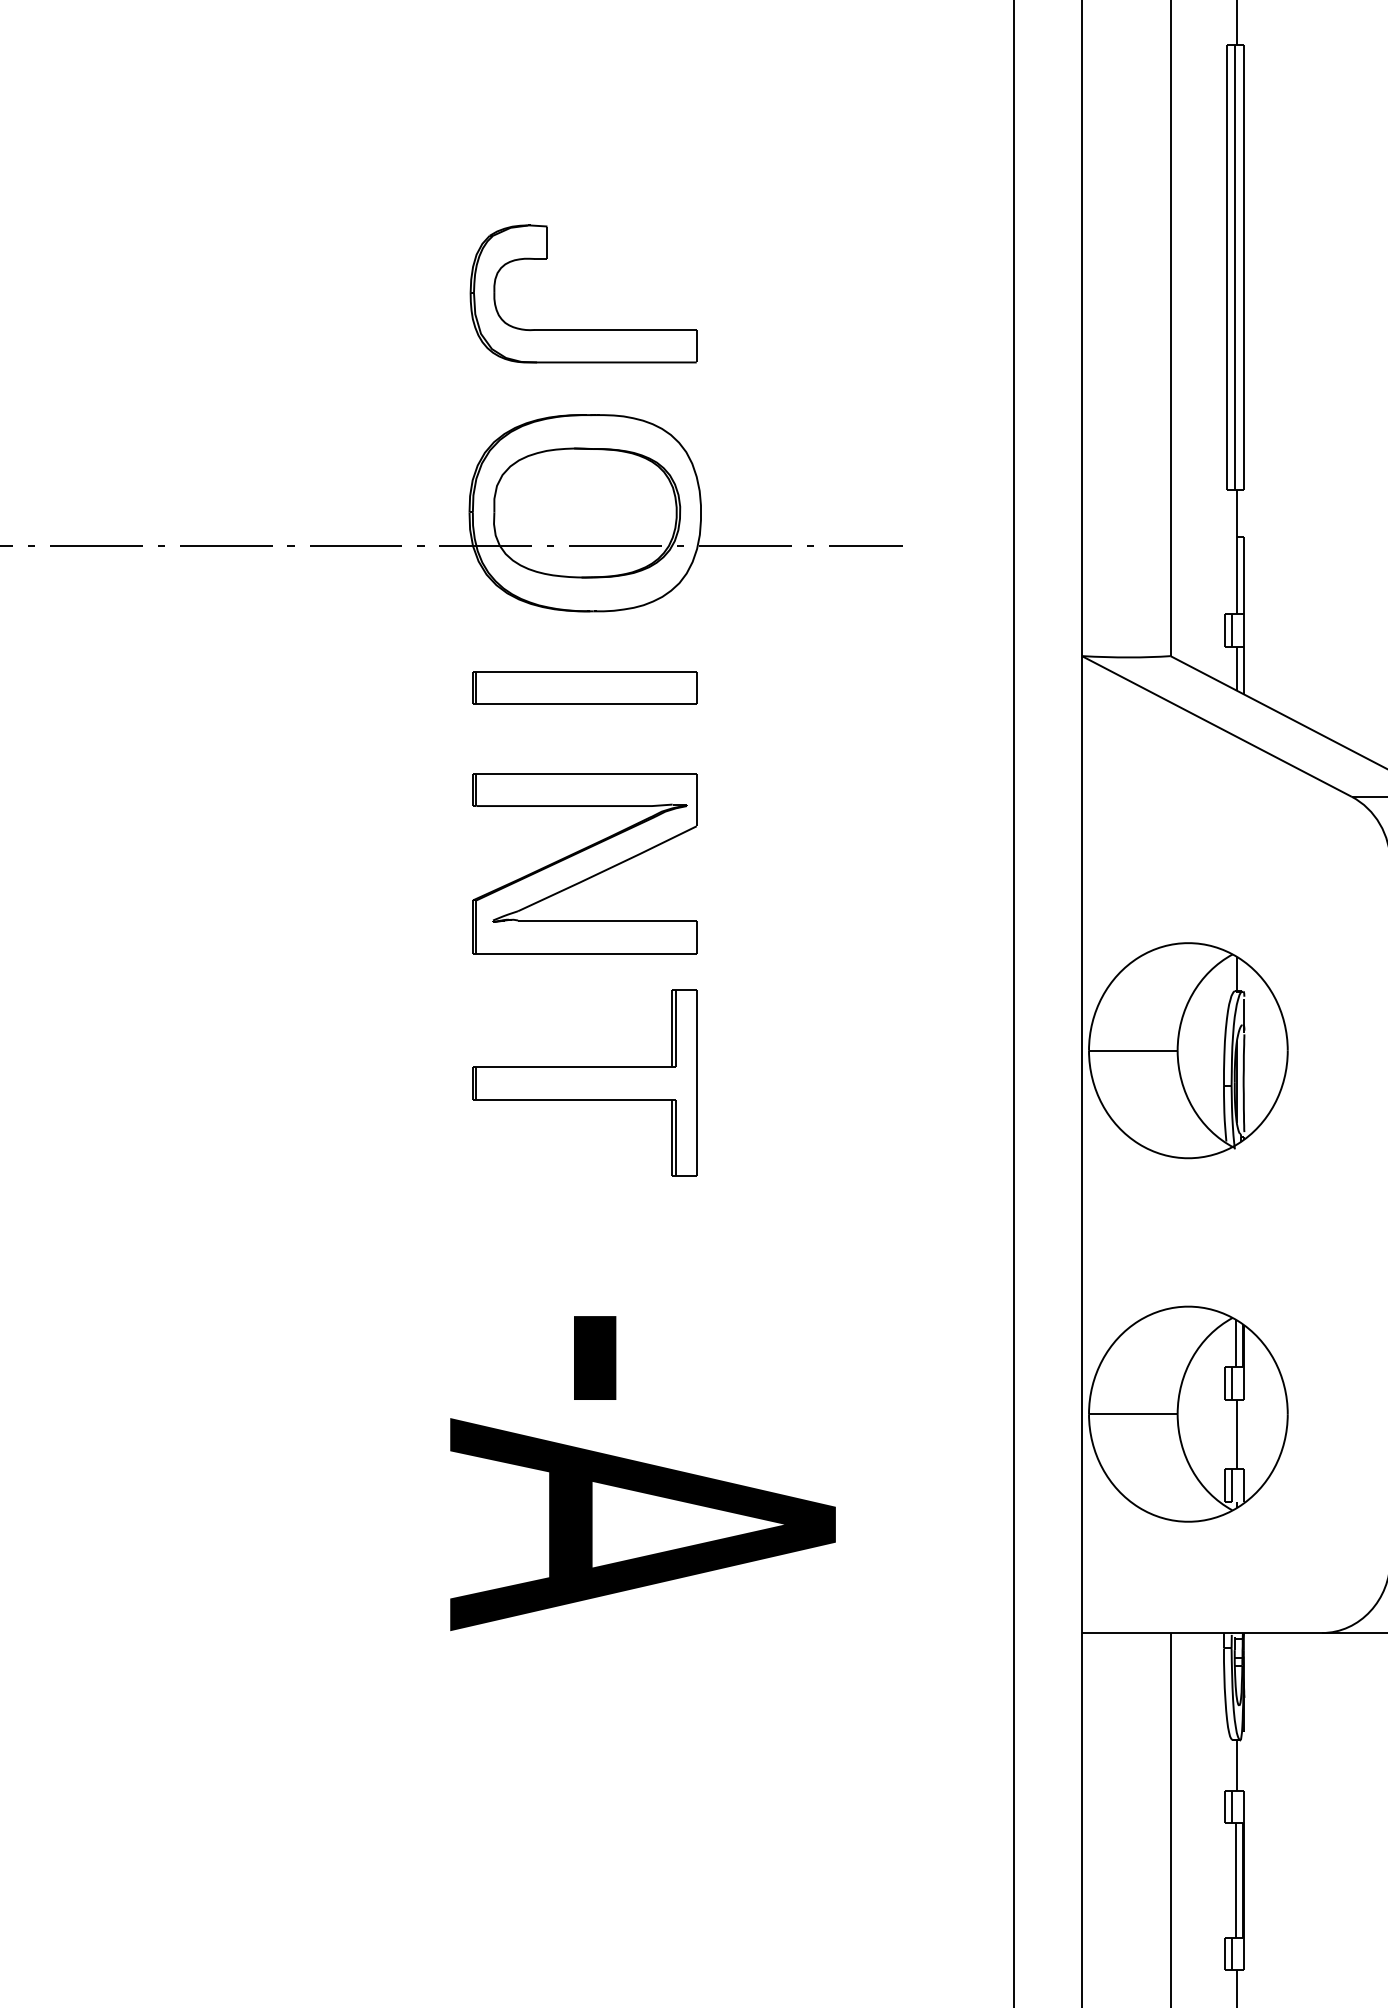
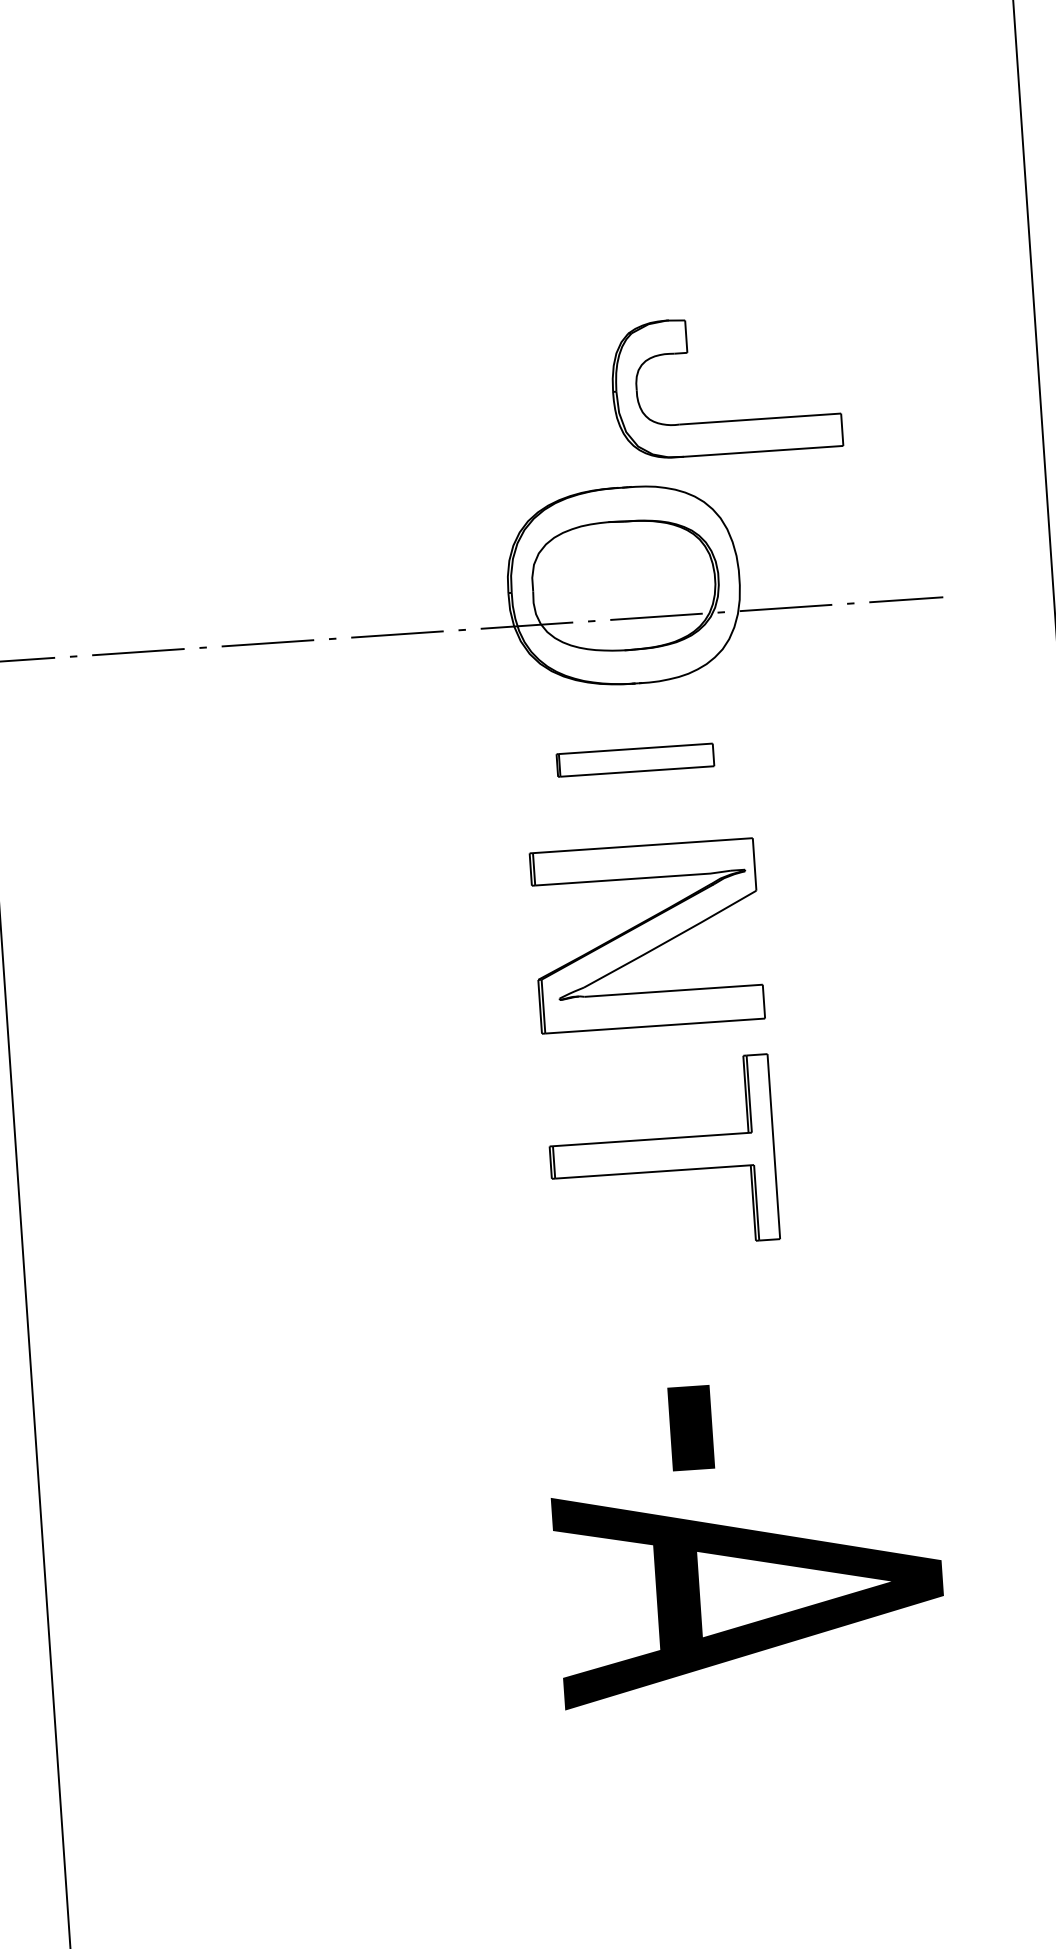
part: (583, 329) -> (728, 420), moved
part: (584, 687) -> (635, 759), size x0.7

